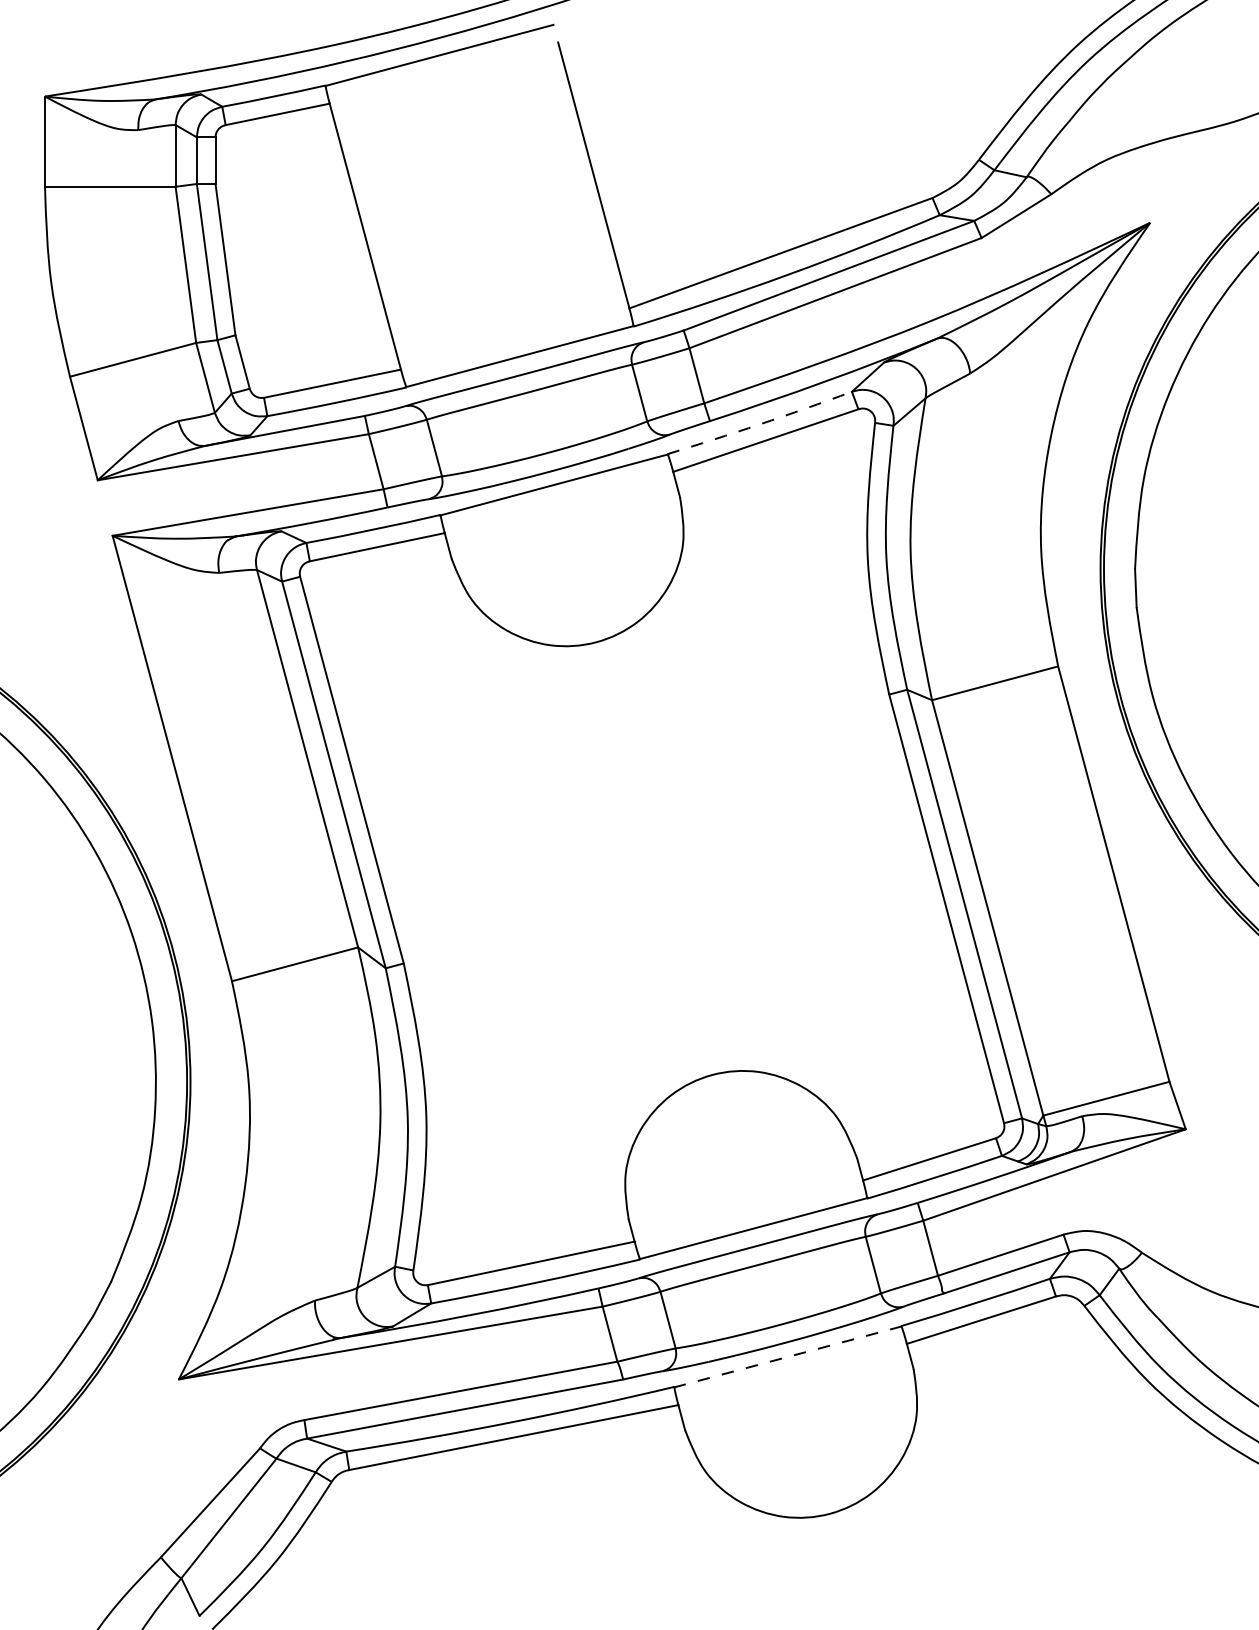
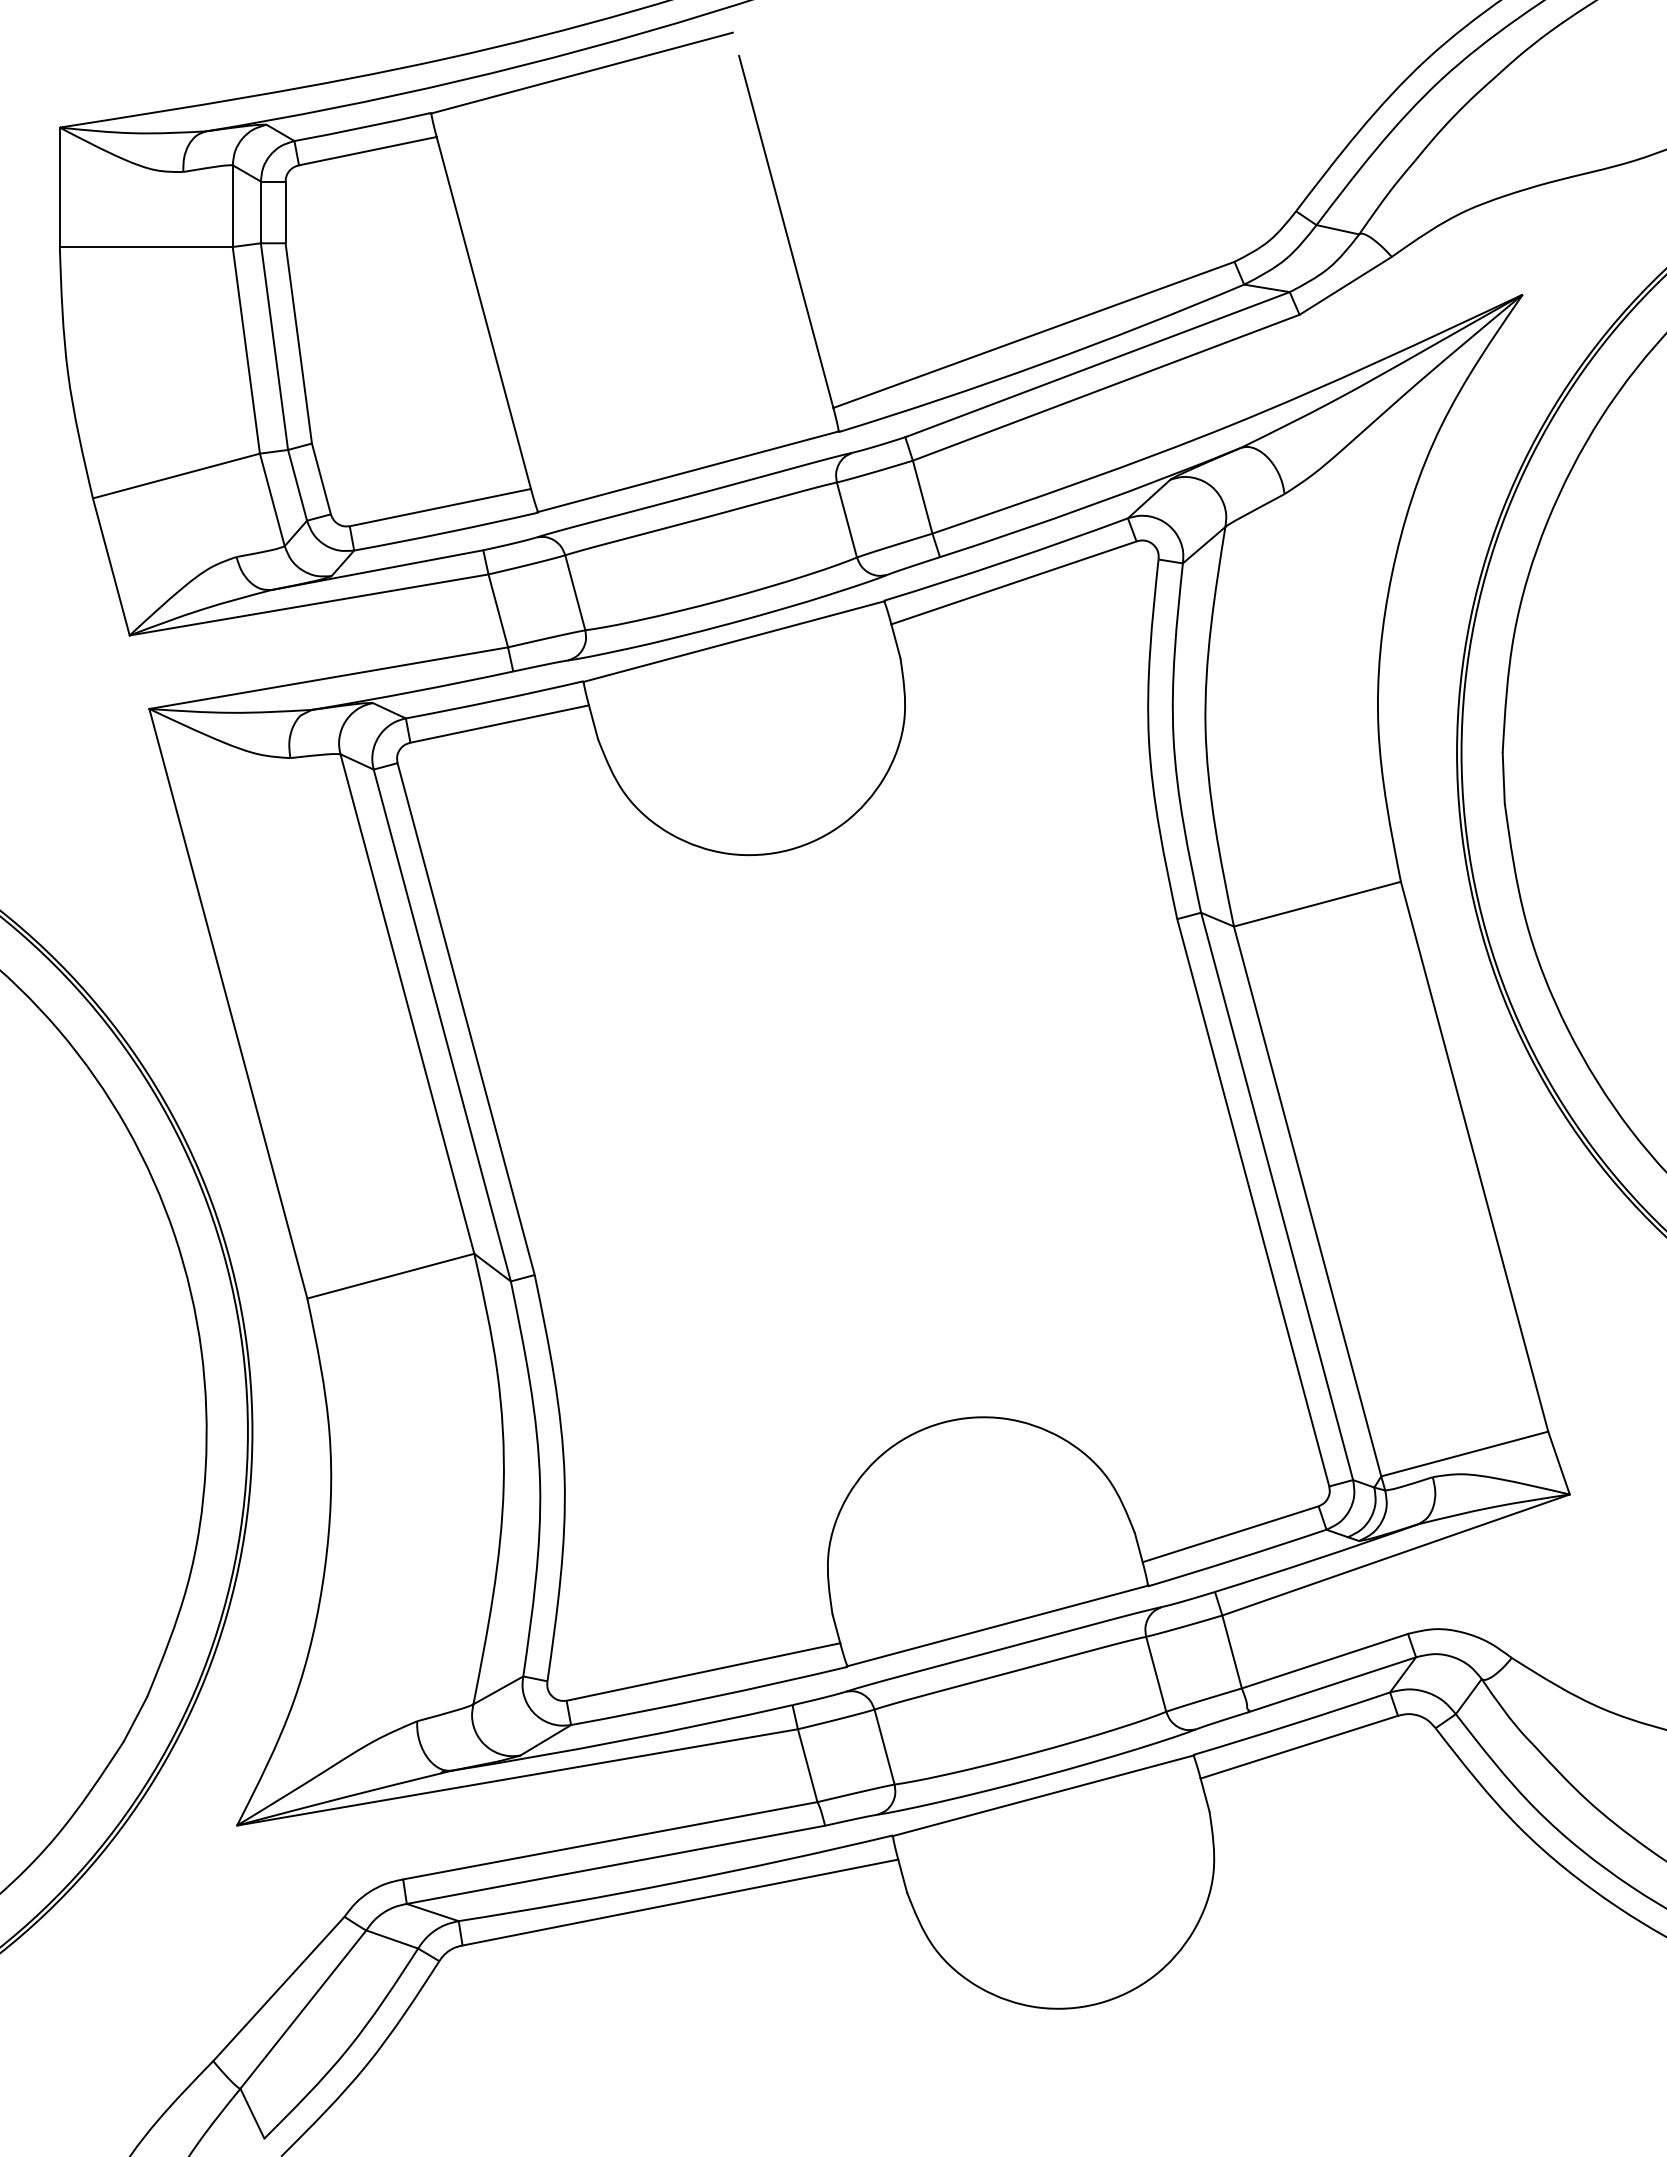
arc: (760, 424) -> (1006, 561), dashed -> solid
line: (788, 1356) -> (1043, 1795), dashed -> solid

